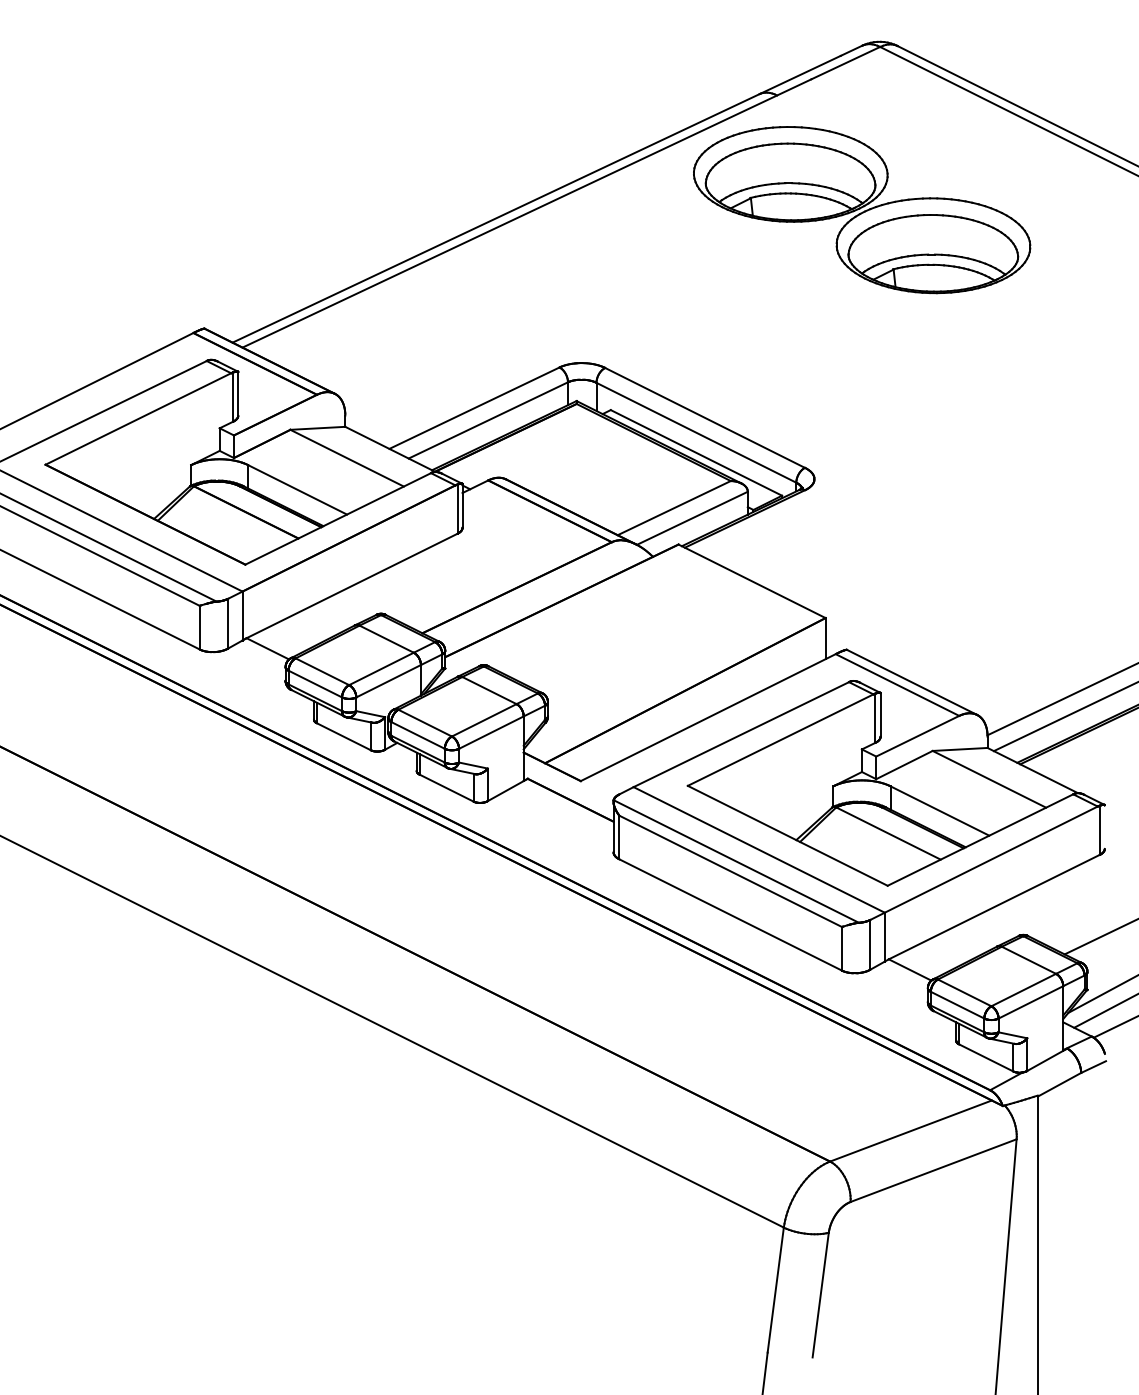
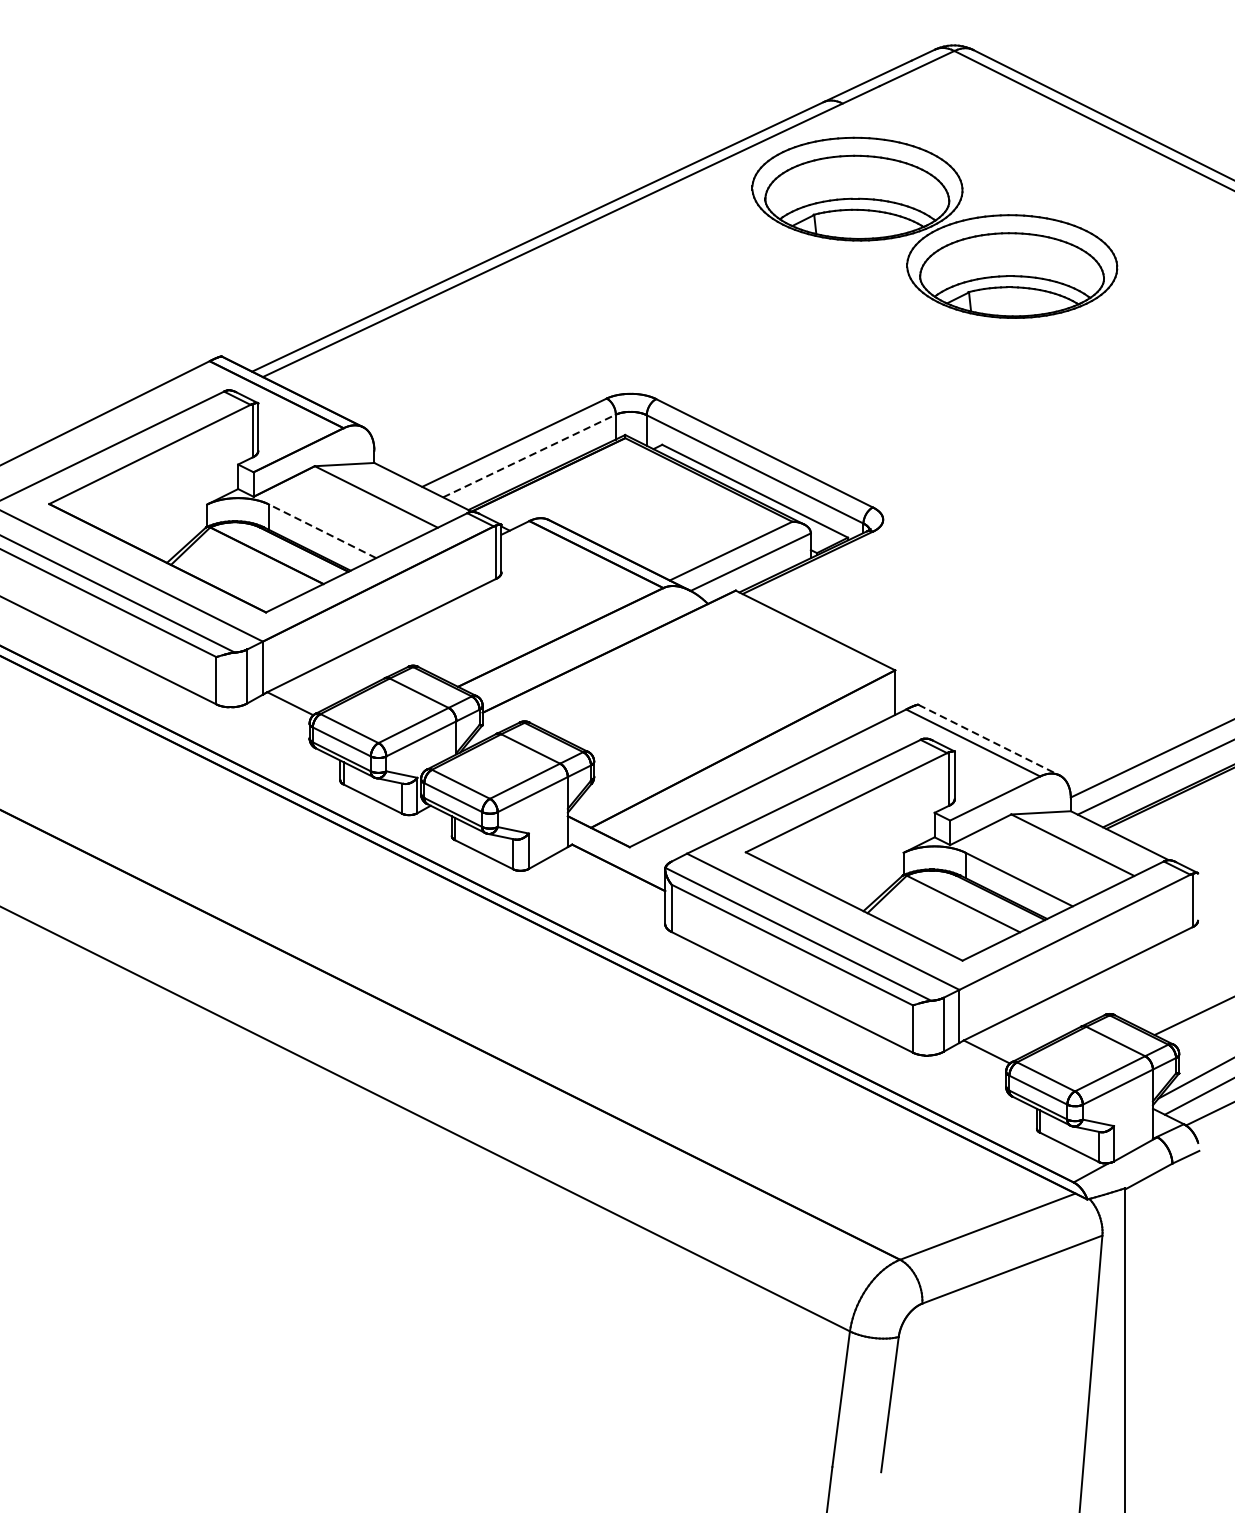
line: (488, 420) -> (529, 456), solid -> dashed
line: (297, 489) -> (322, 530), solid -> dashed
line: (912, 682) -> (989, 740), solid -> dashed

